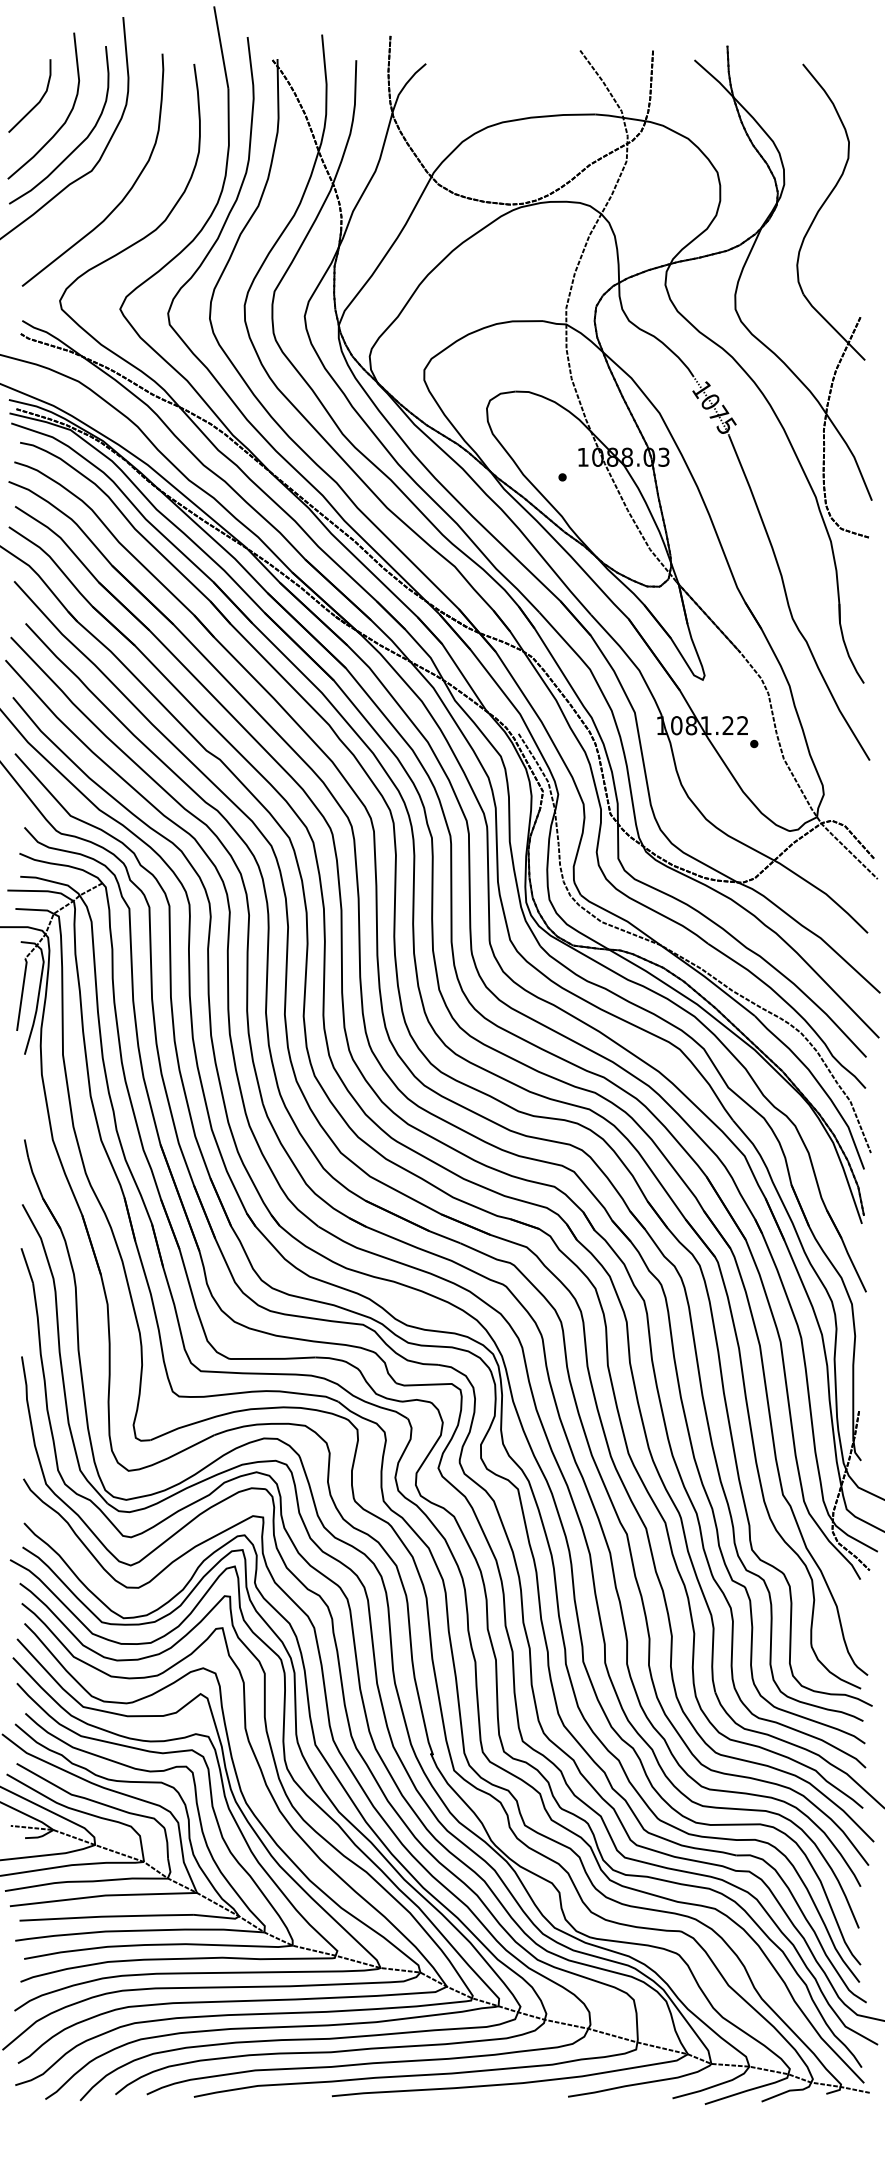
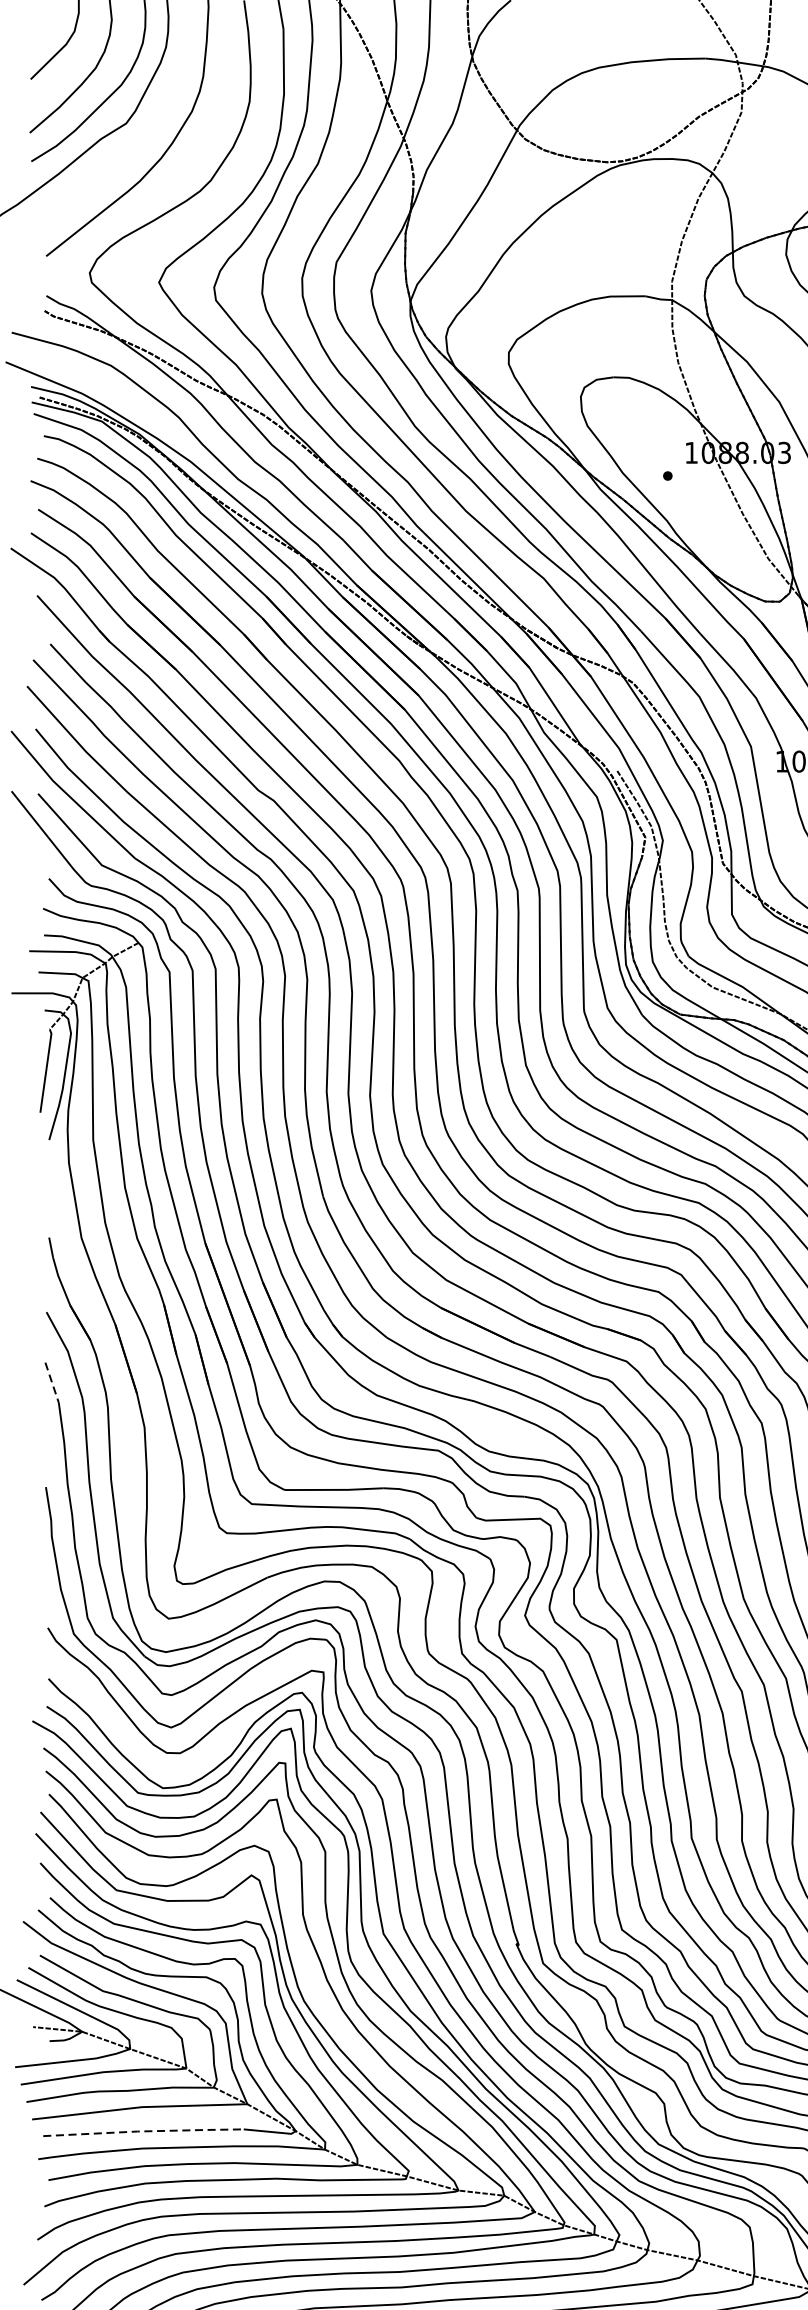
line: (27, 1266) -> (52, 1383), solid -> dashed
line: (106, 1916) -> (143, 2131), solid -> dashed

